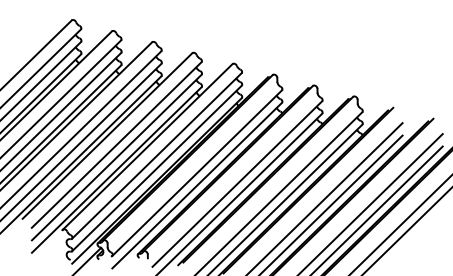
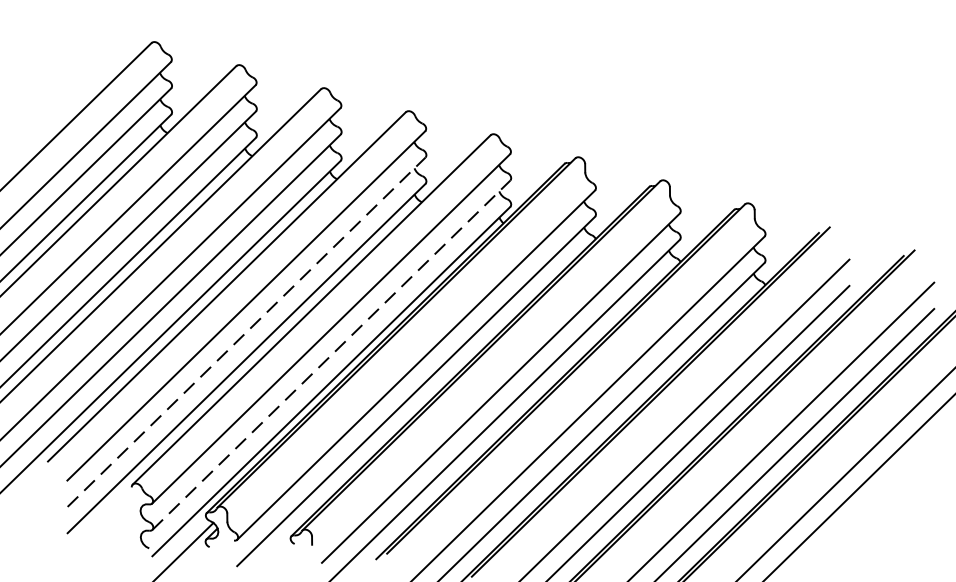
line: (116, 157) -> (245, 332), solid -> dashed
line: (156, 168) -> (330, 355), solid -> dashed

